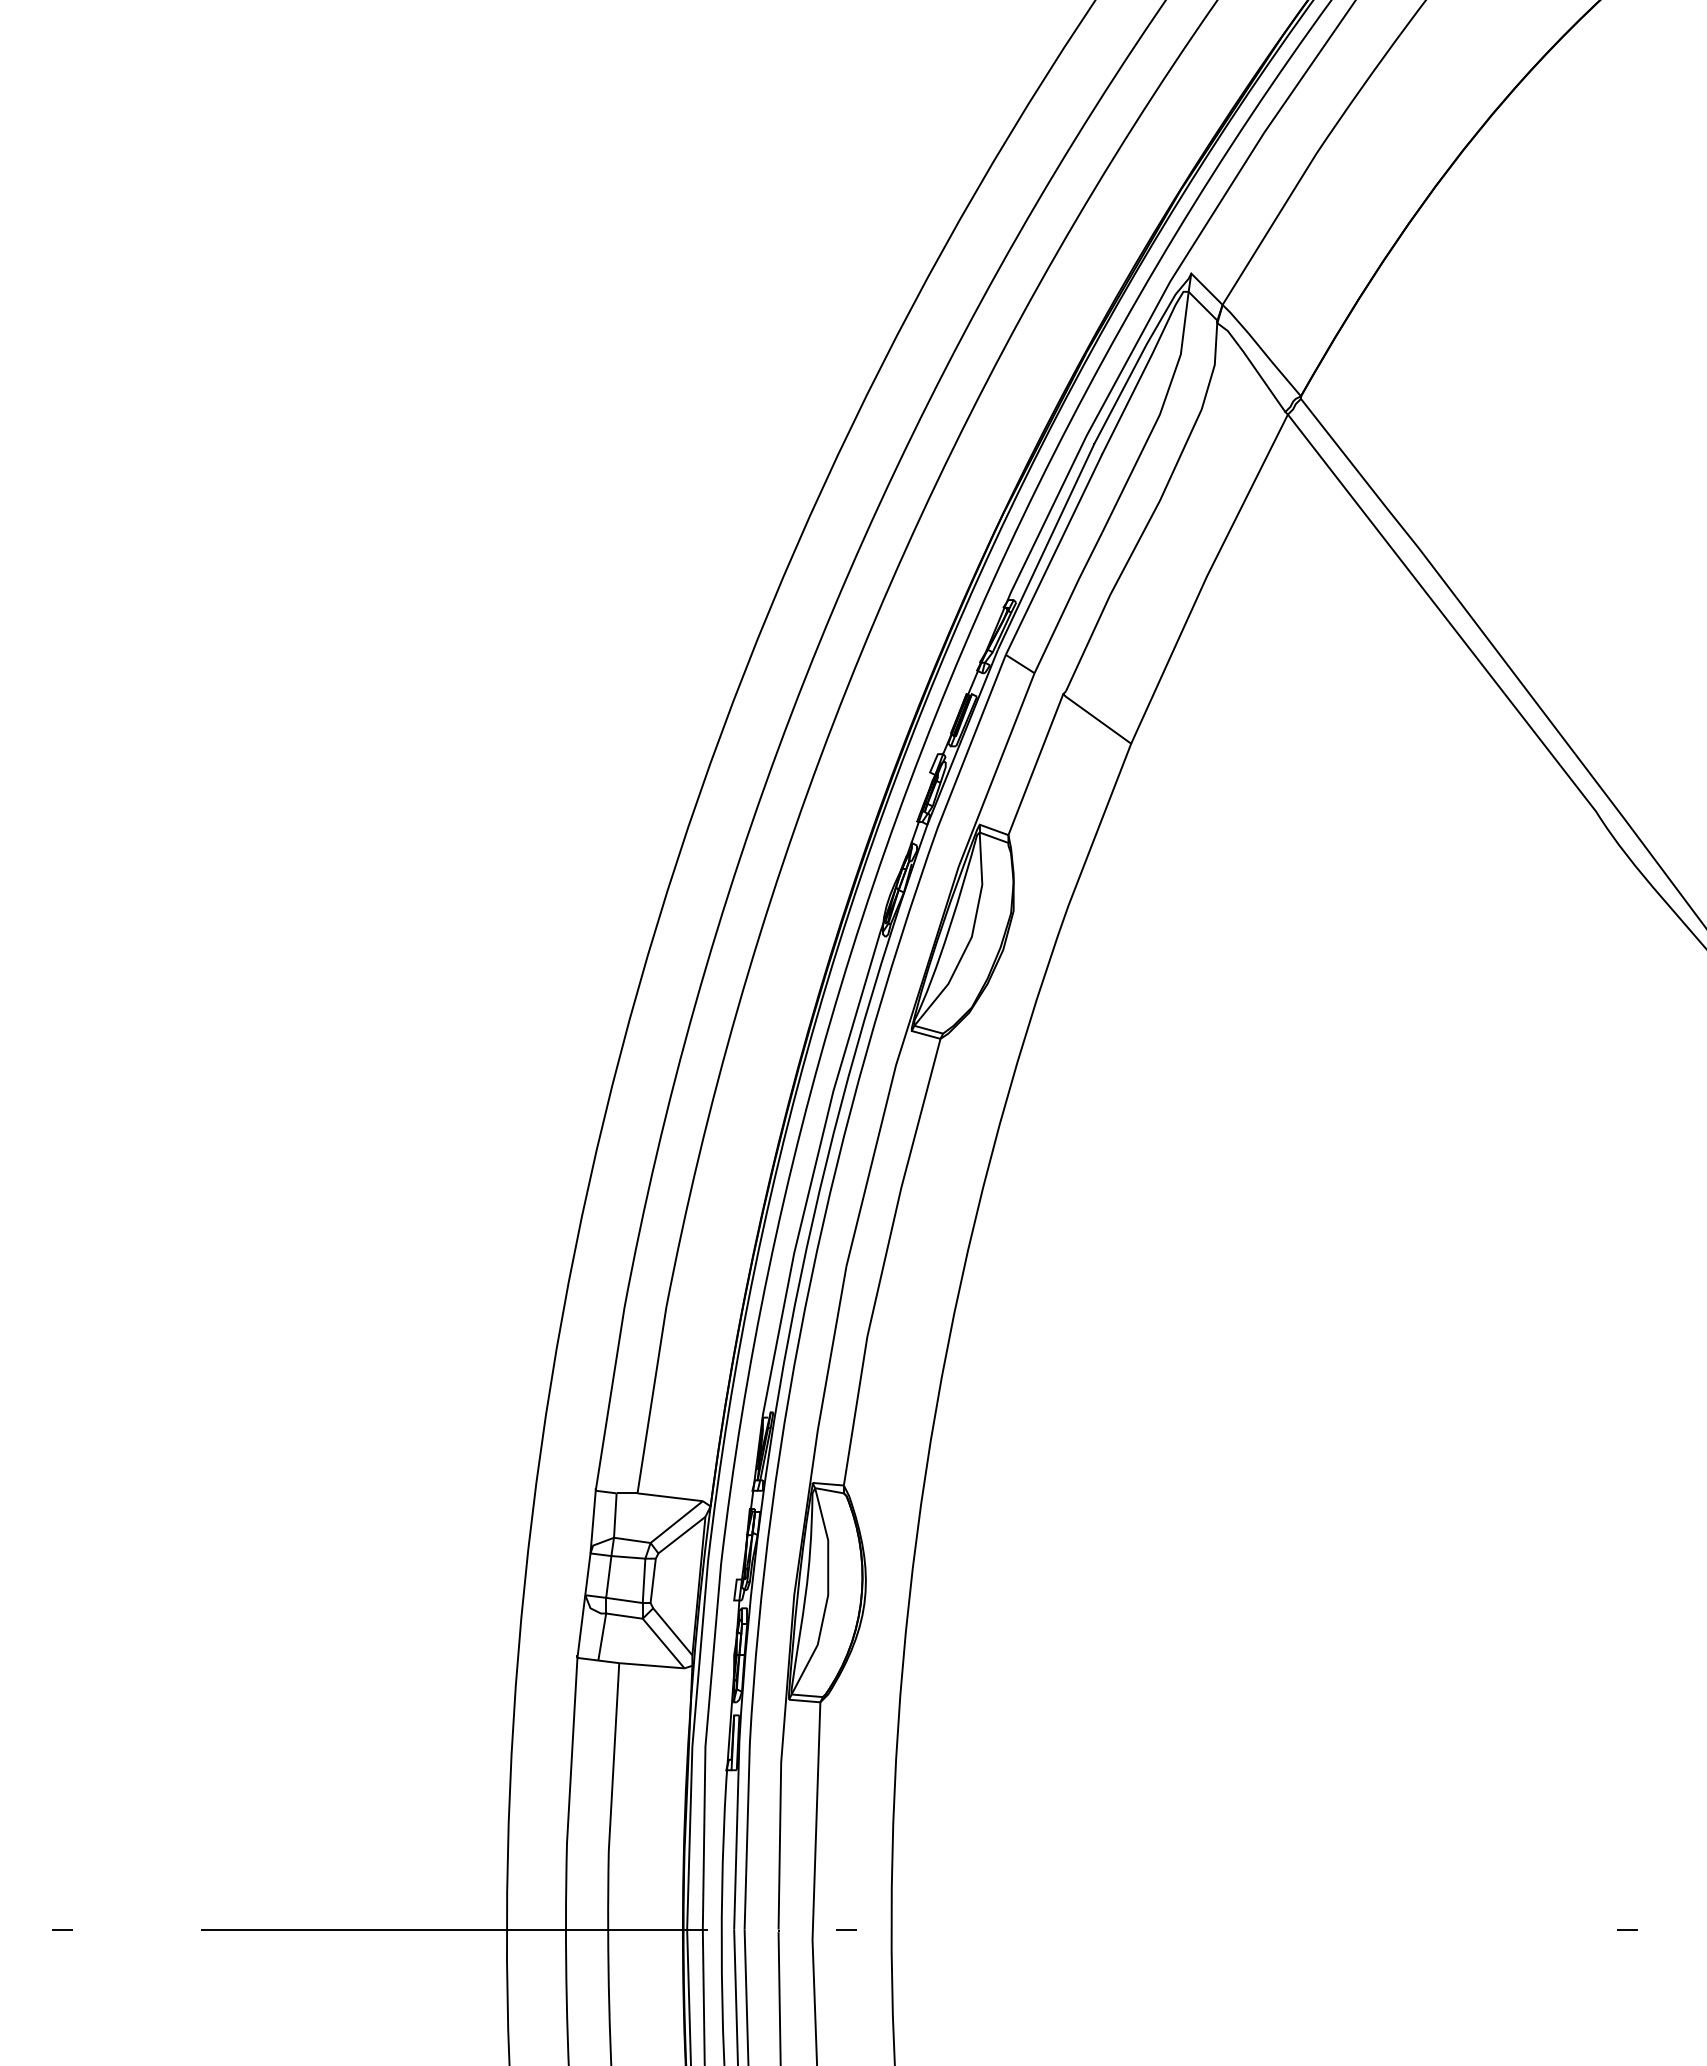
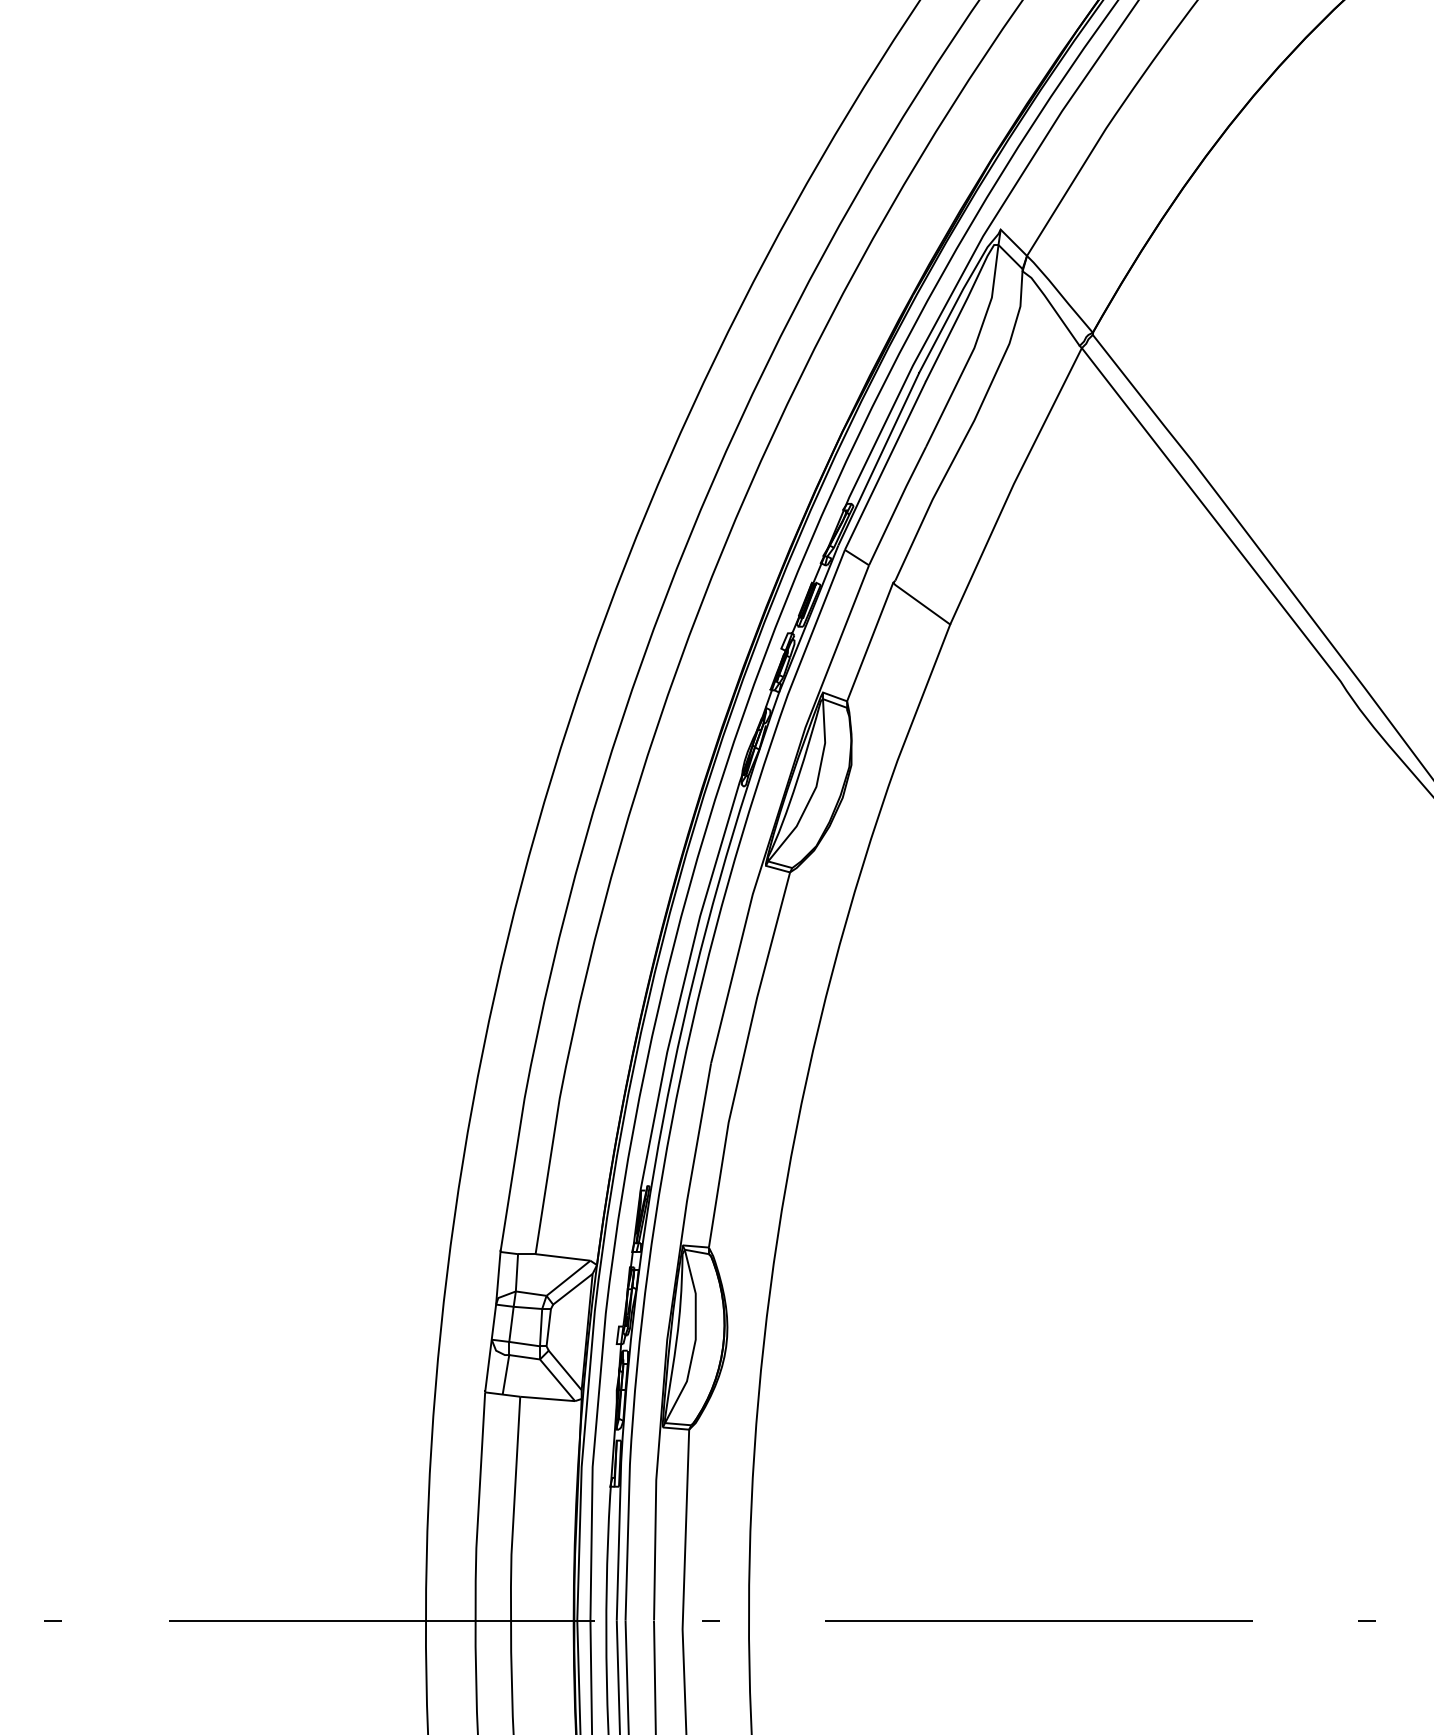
line: (1236, 1929) -> (1038, 1620), added

